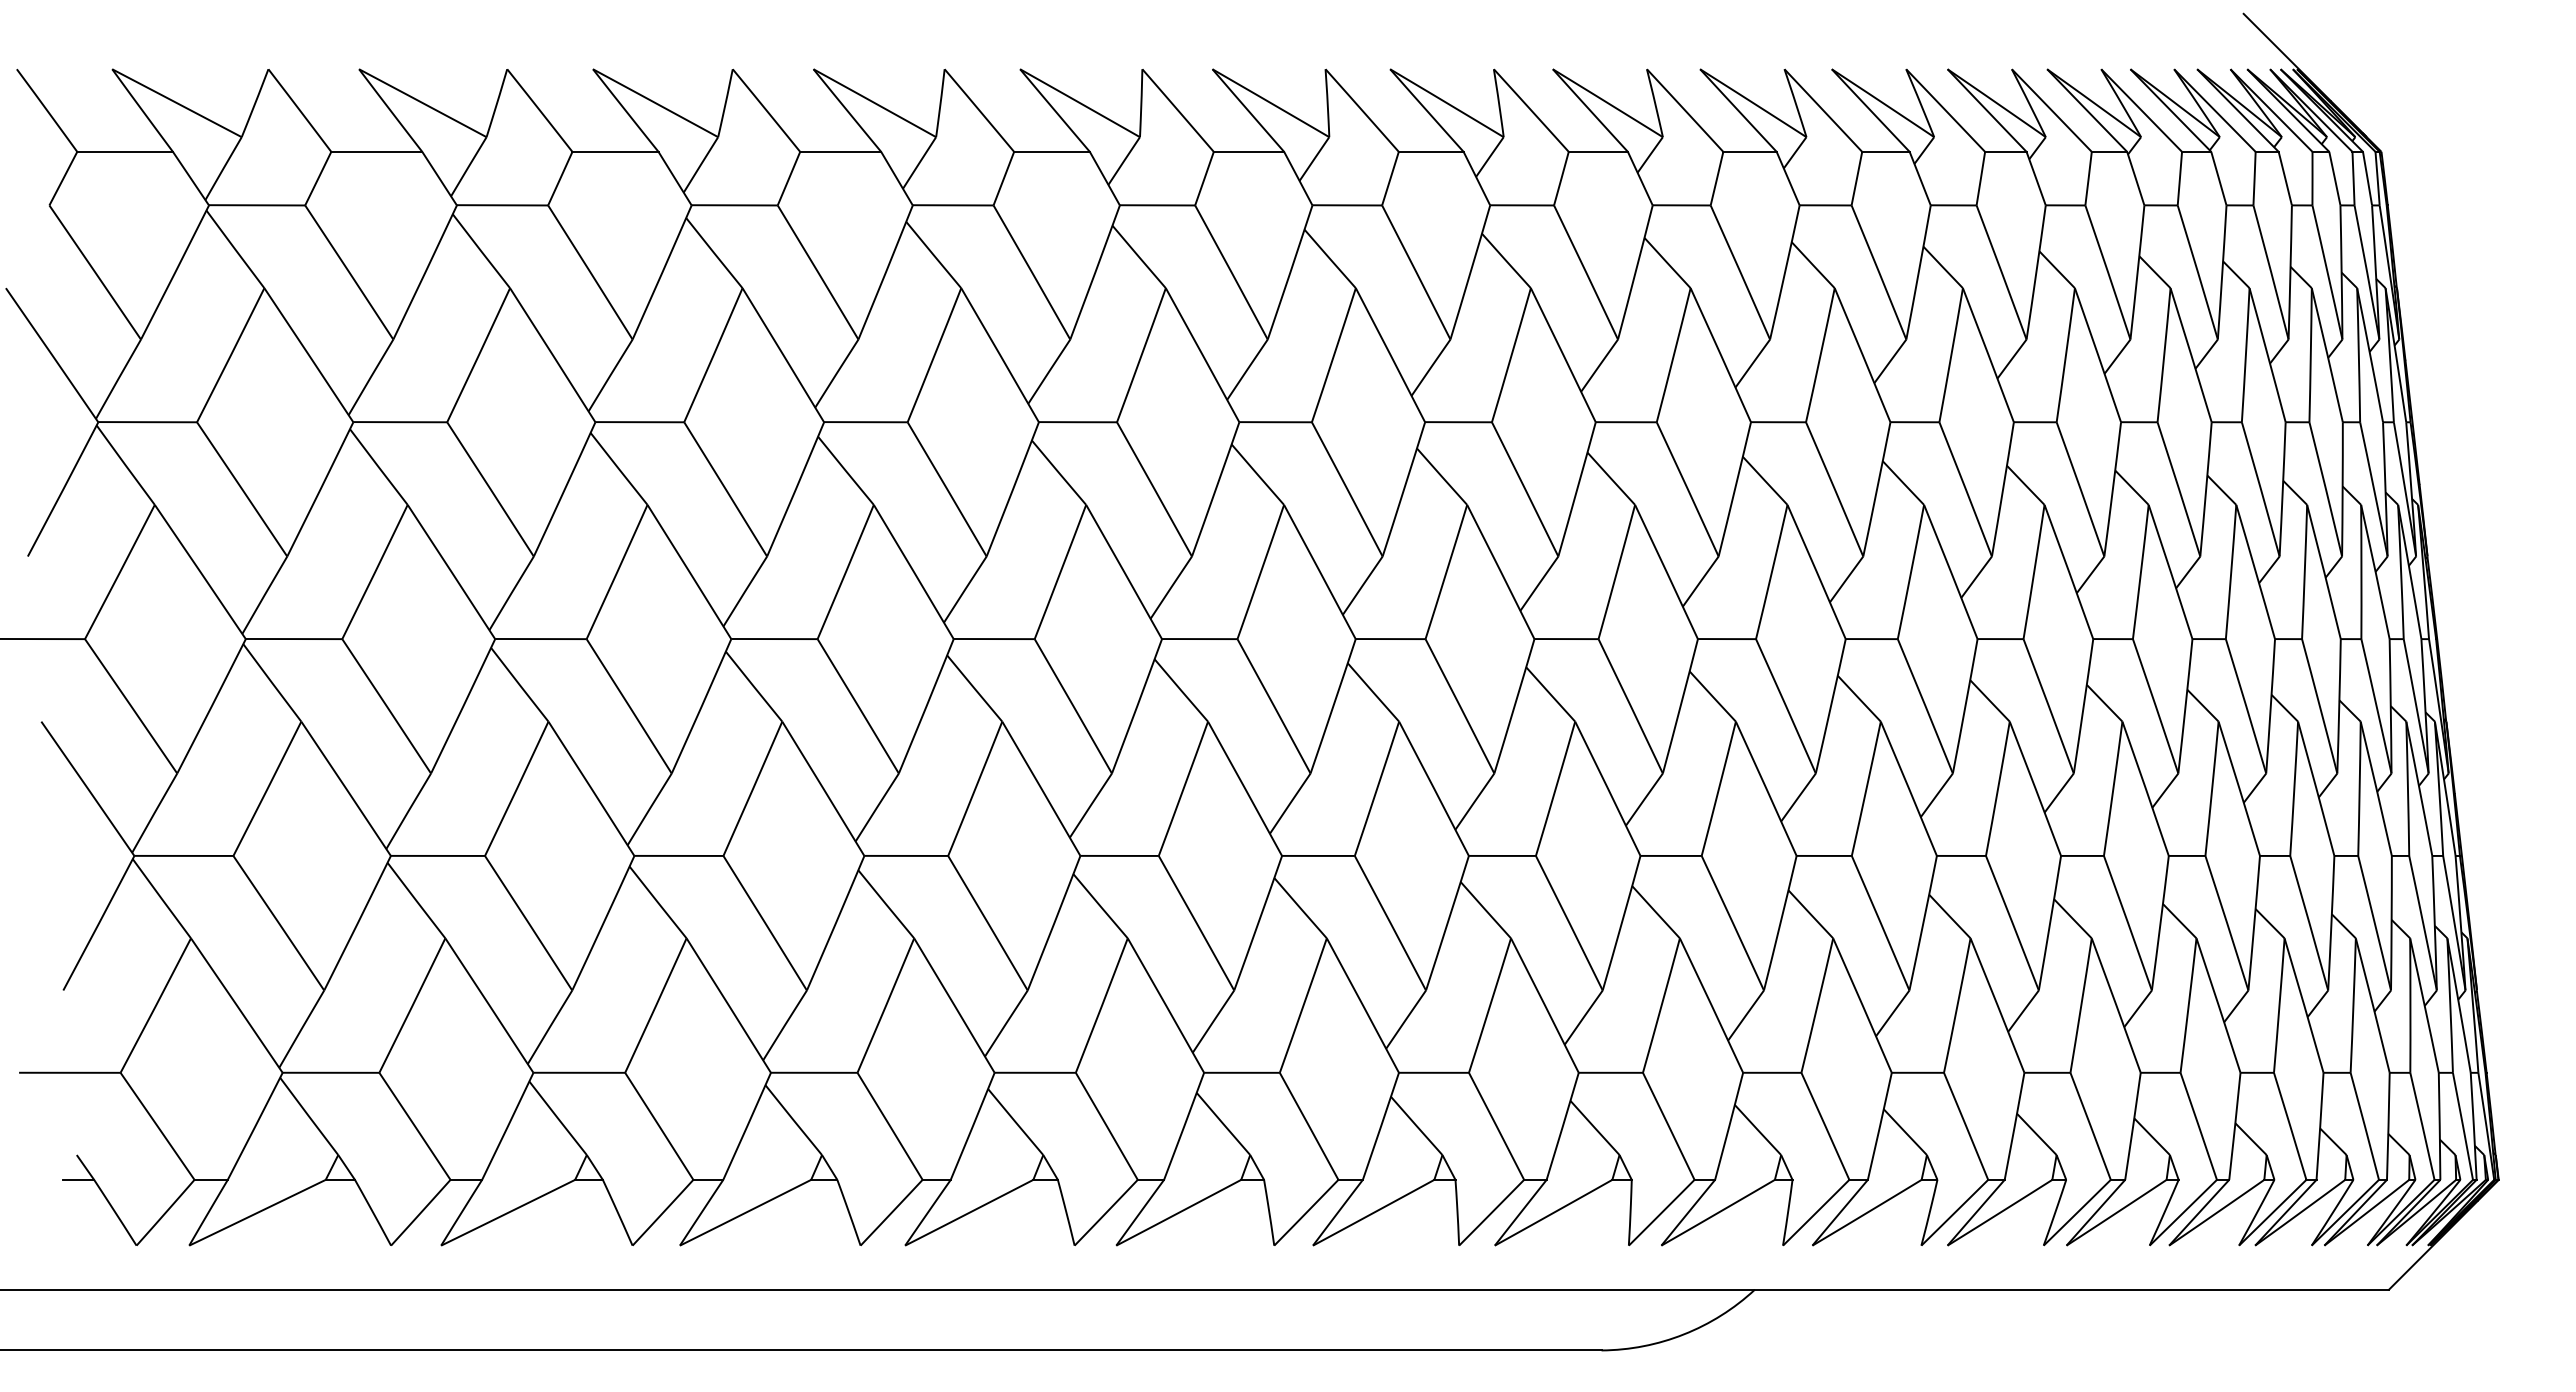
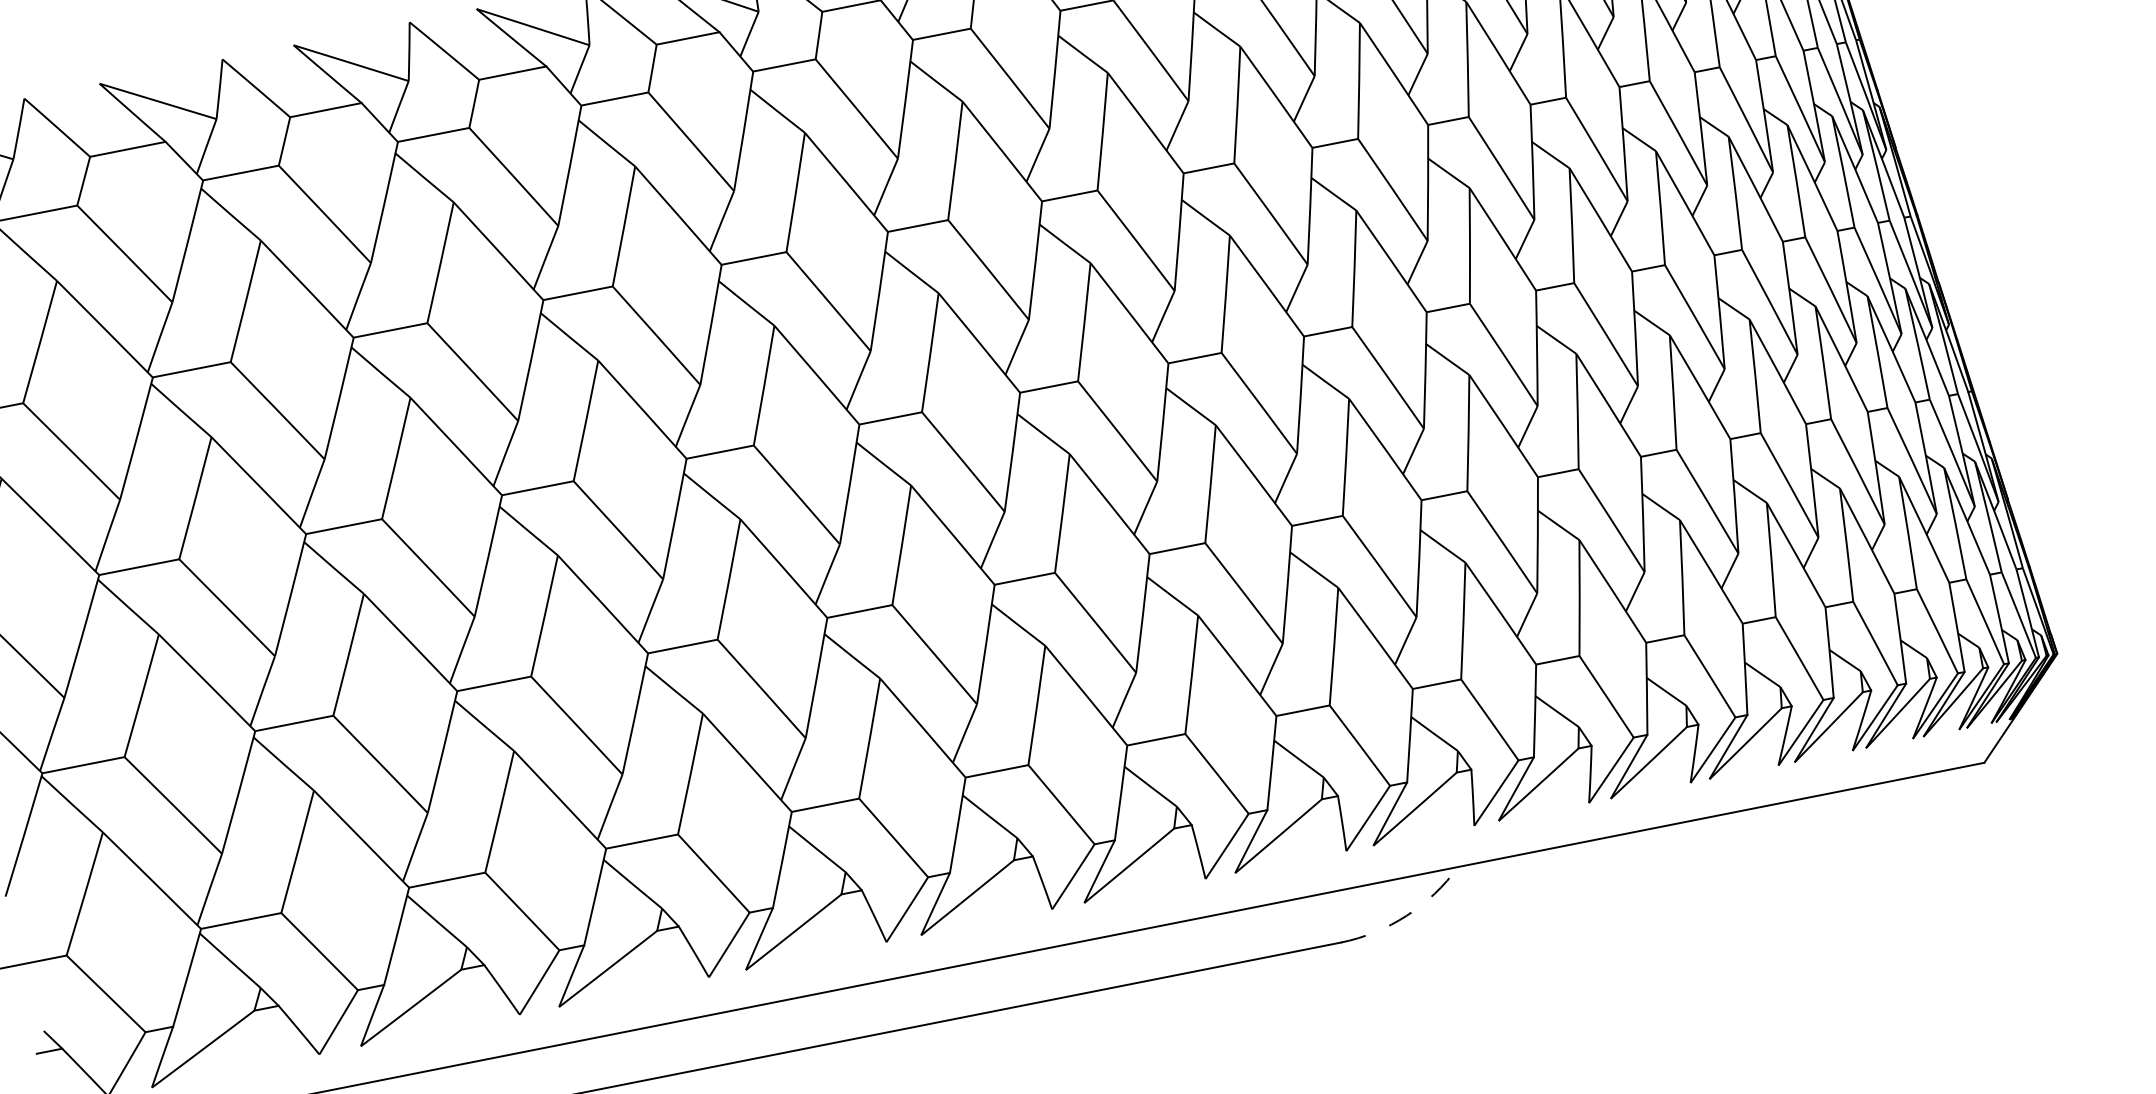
arc: (1683, 1334) -> (1406, 915), solid -> dashed

